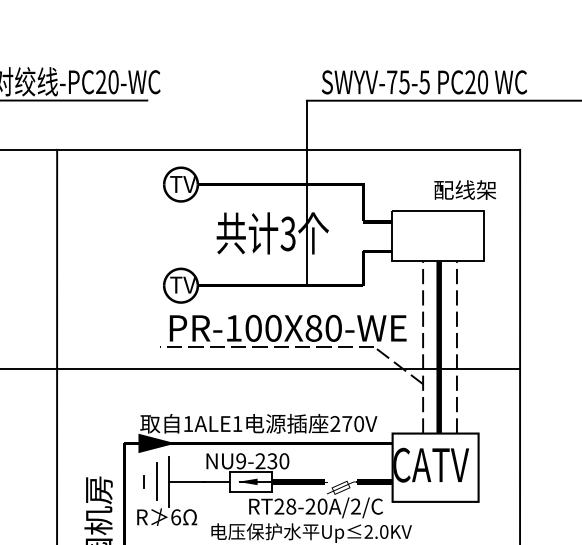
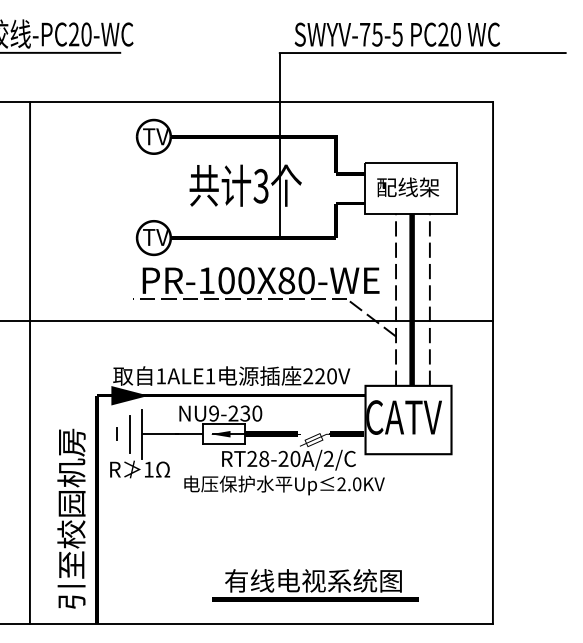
text: (465, 190) -> (408, 187), moved
text: (347, 424) -> (320, 376), 270V -> 220V
text: (175, 517) -> (148, 469), 6 -> 1

